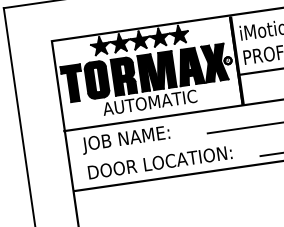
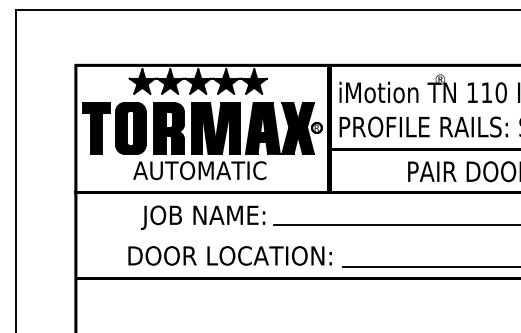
text: (126, 139) -> (203, 217), moved
text: (159, 162) -> (229, 255), moved

